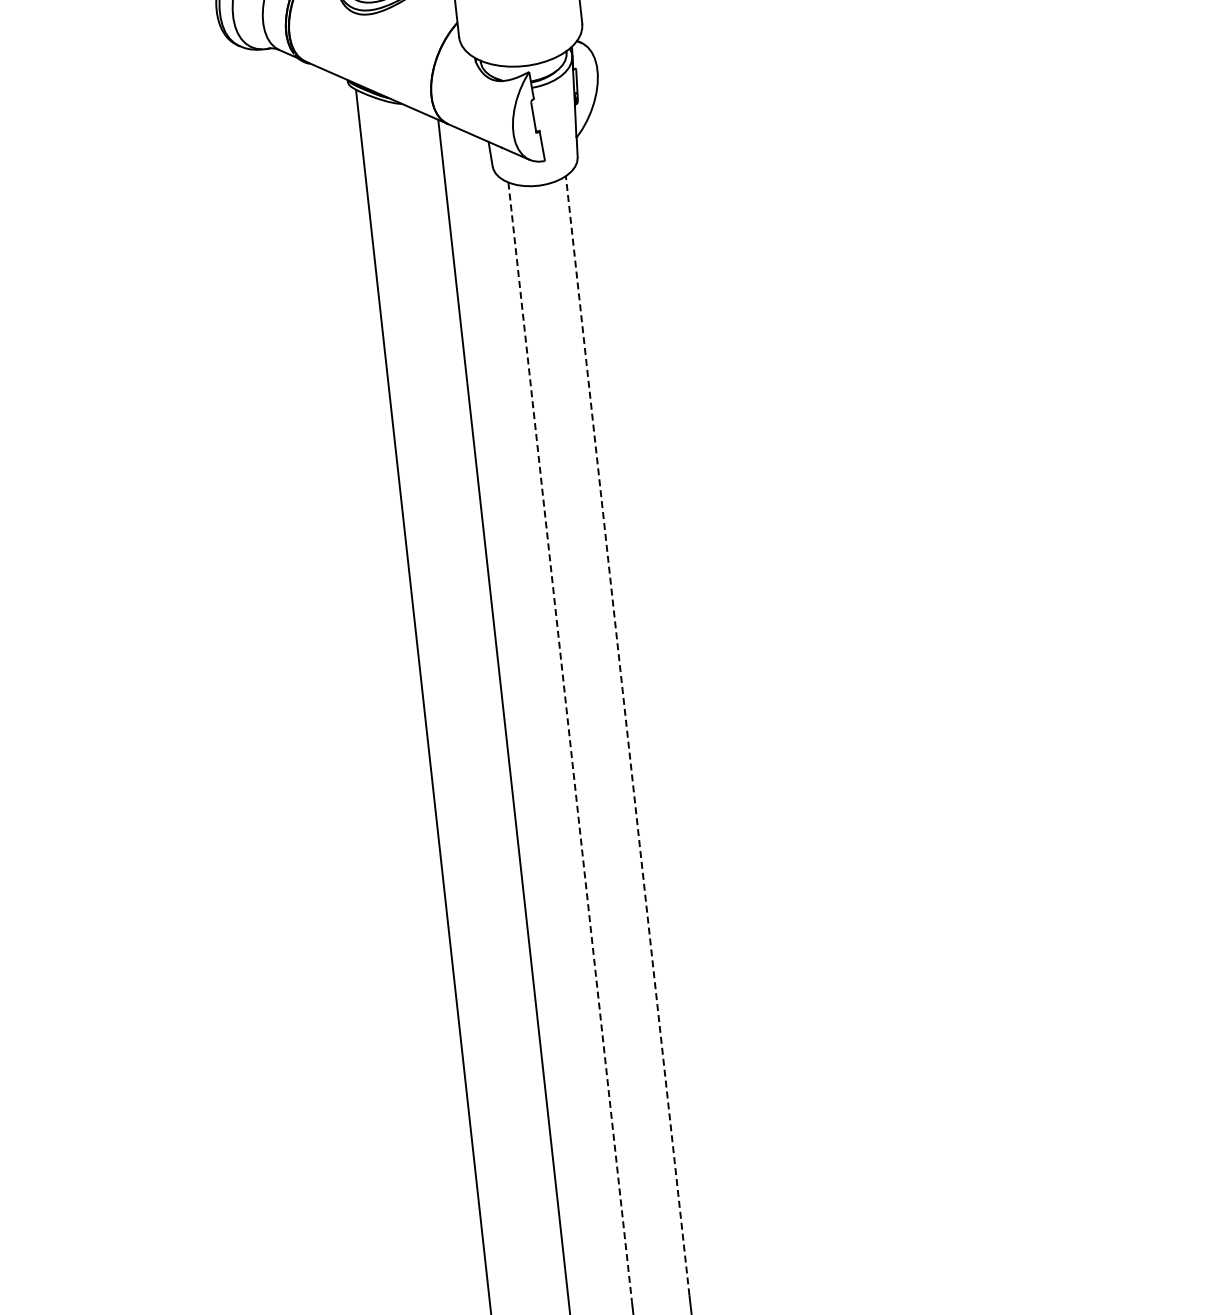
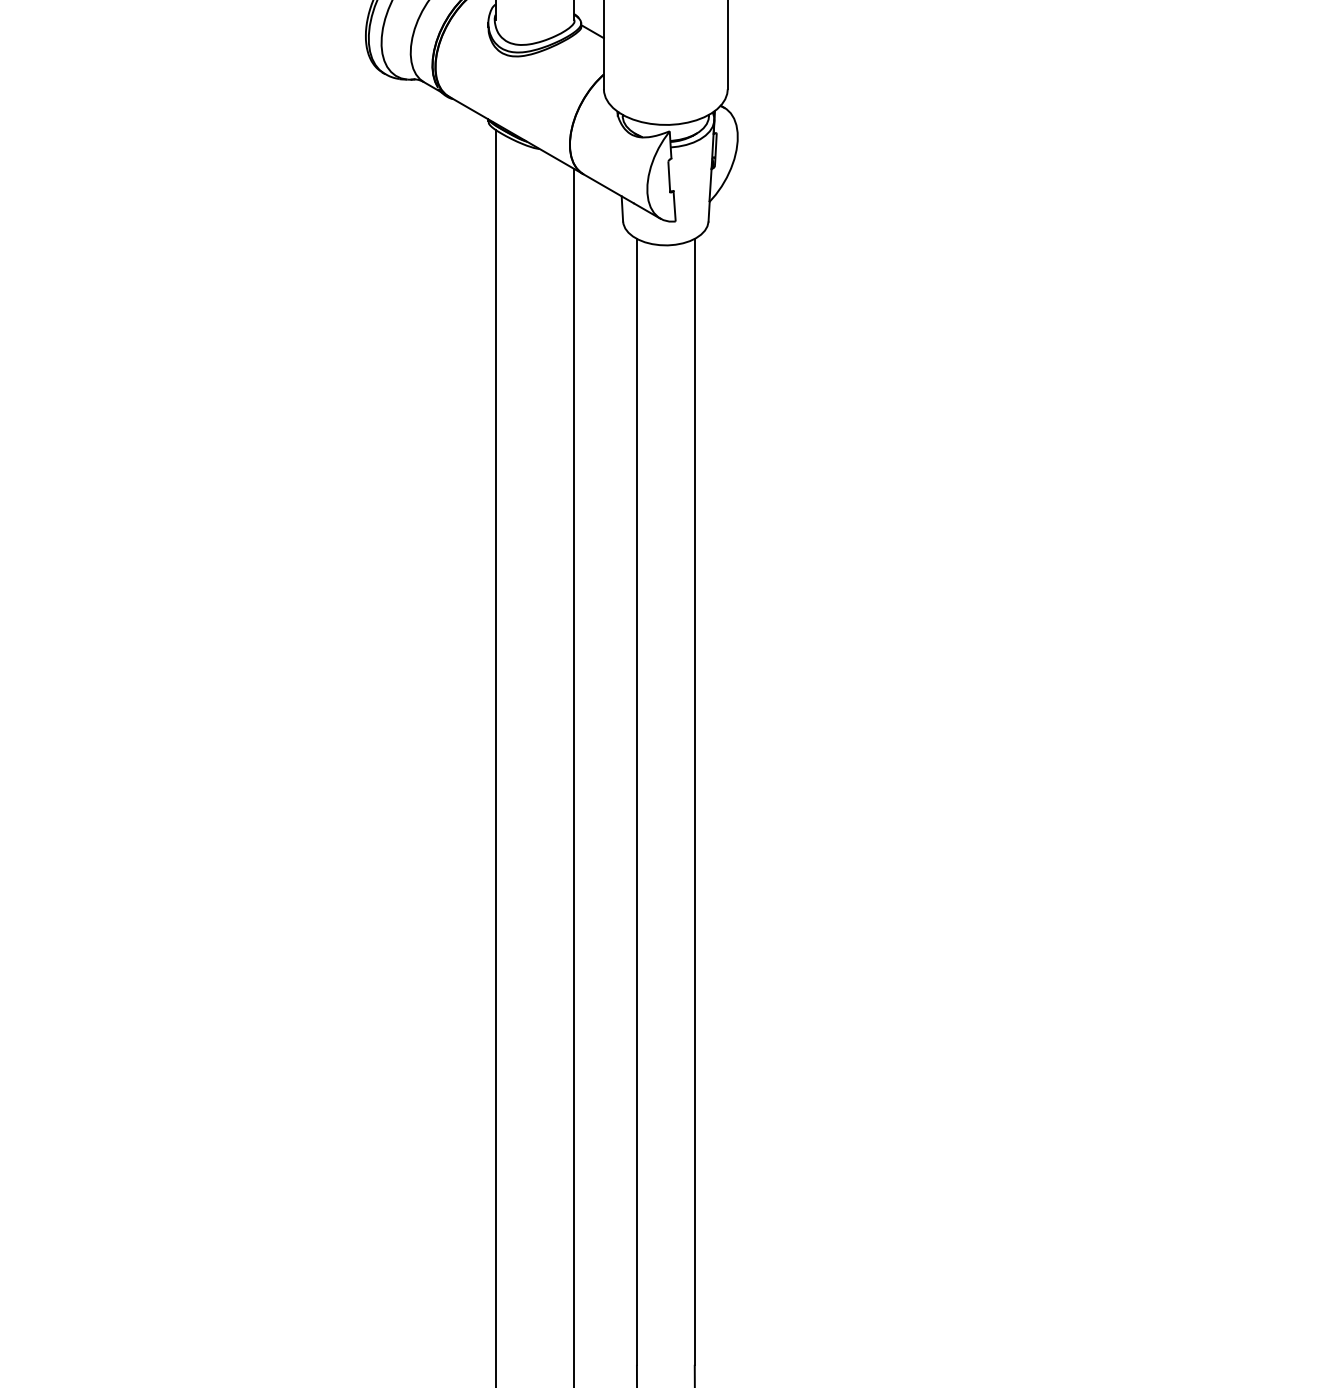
line: (627, 735) -> (694, 801), dashed -> solid
line: (569, 741) -> (636, 801), dashed -> solid

